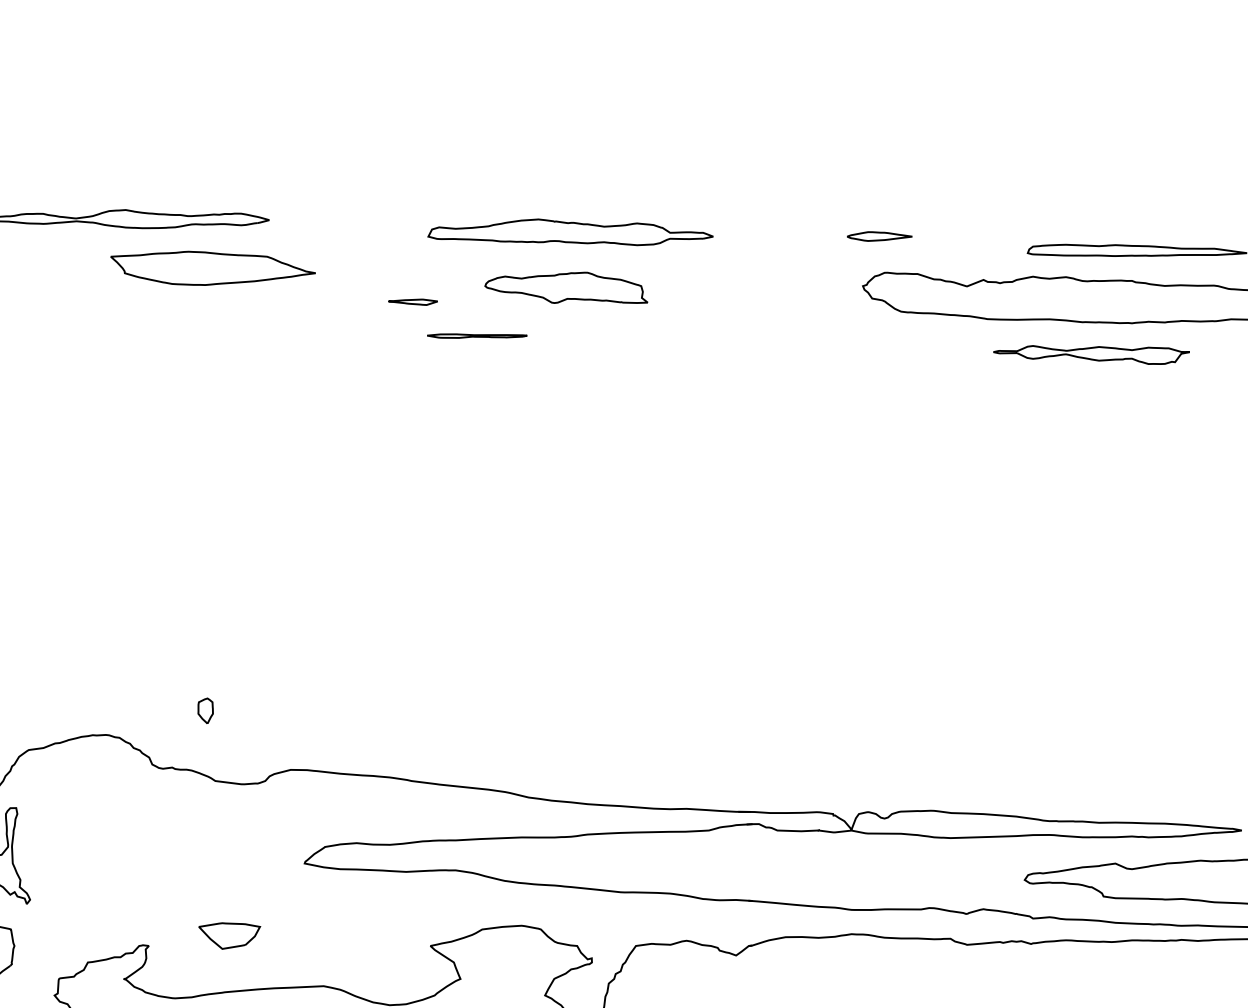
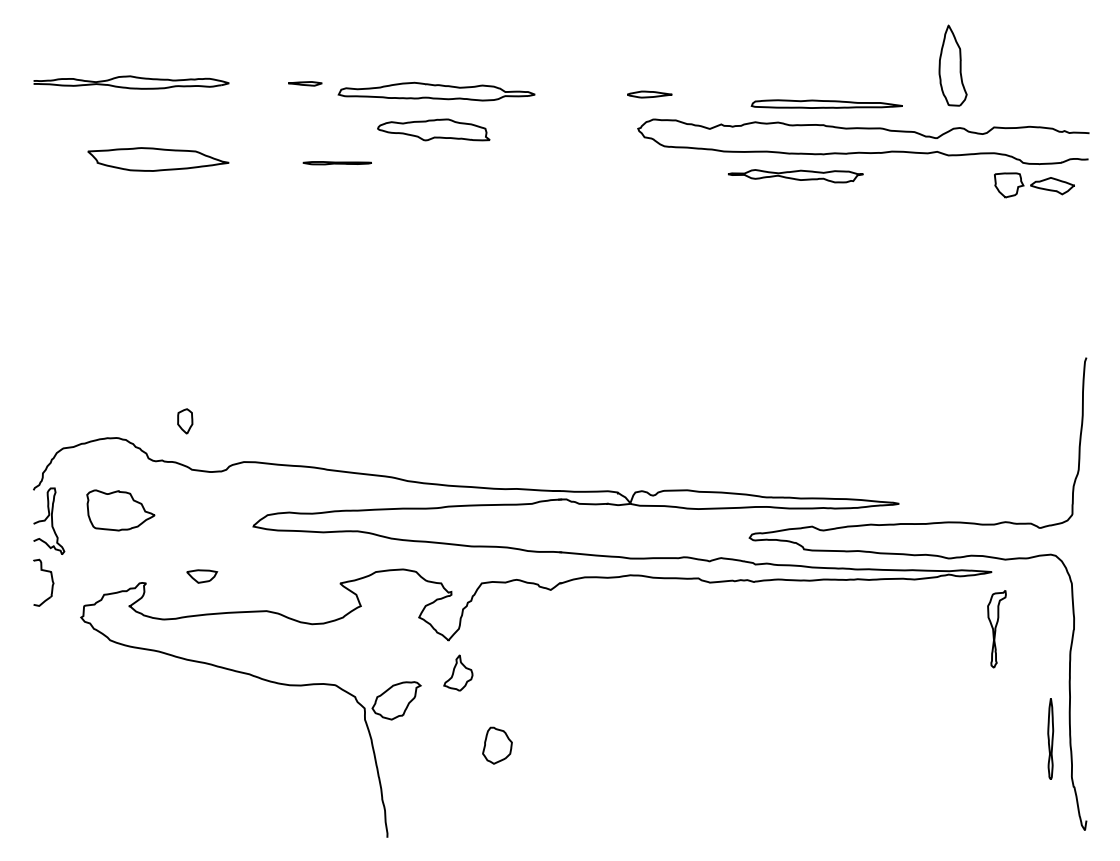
part: (213, 268) -> (158, 159), moved
part: (413, 301) -> (305, 83), moved
line: (475, 336) -> (336, 163), moved
part: (205, 710) -> (185, 421), size x1.43
part: (111, 840) -> (120, 510), added
part: (230, 935) -> (202, 576), size x0.71

